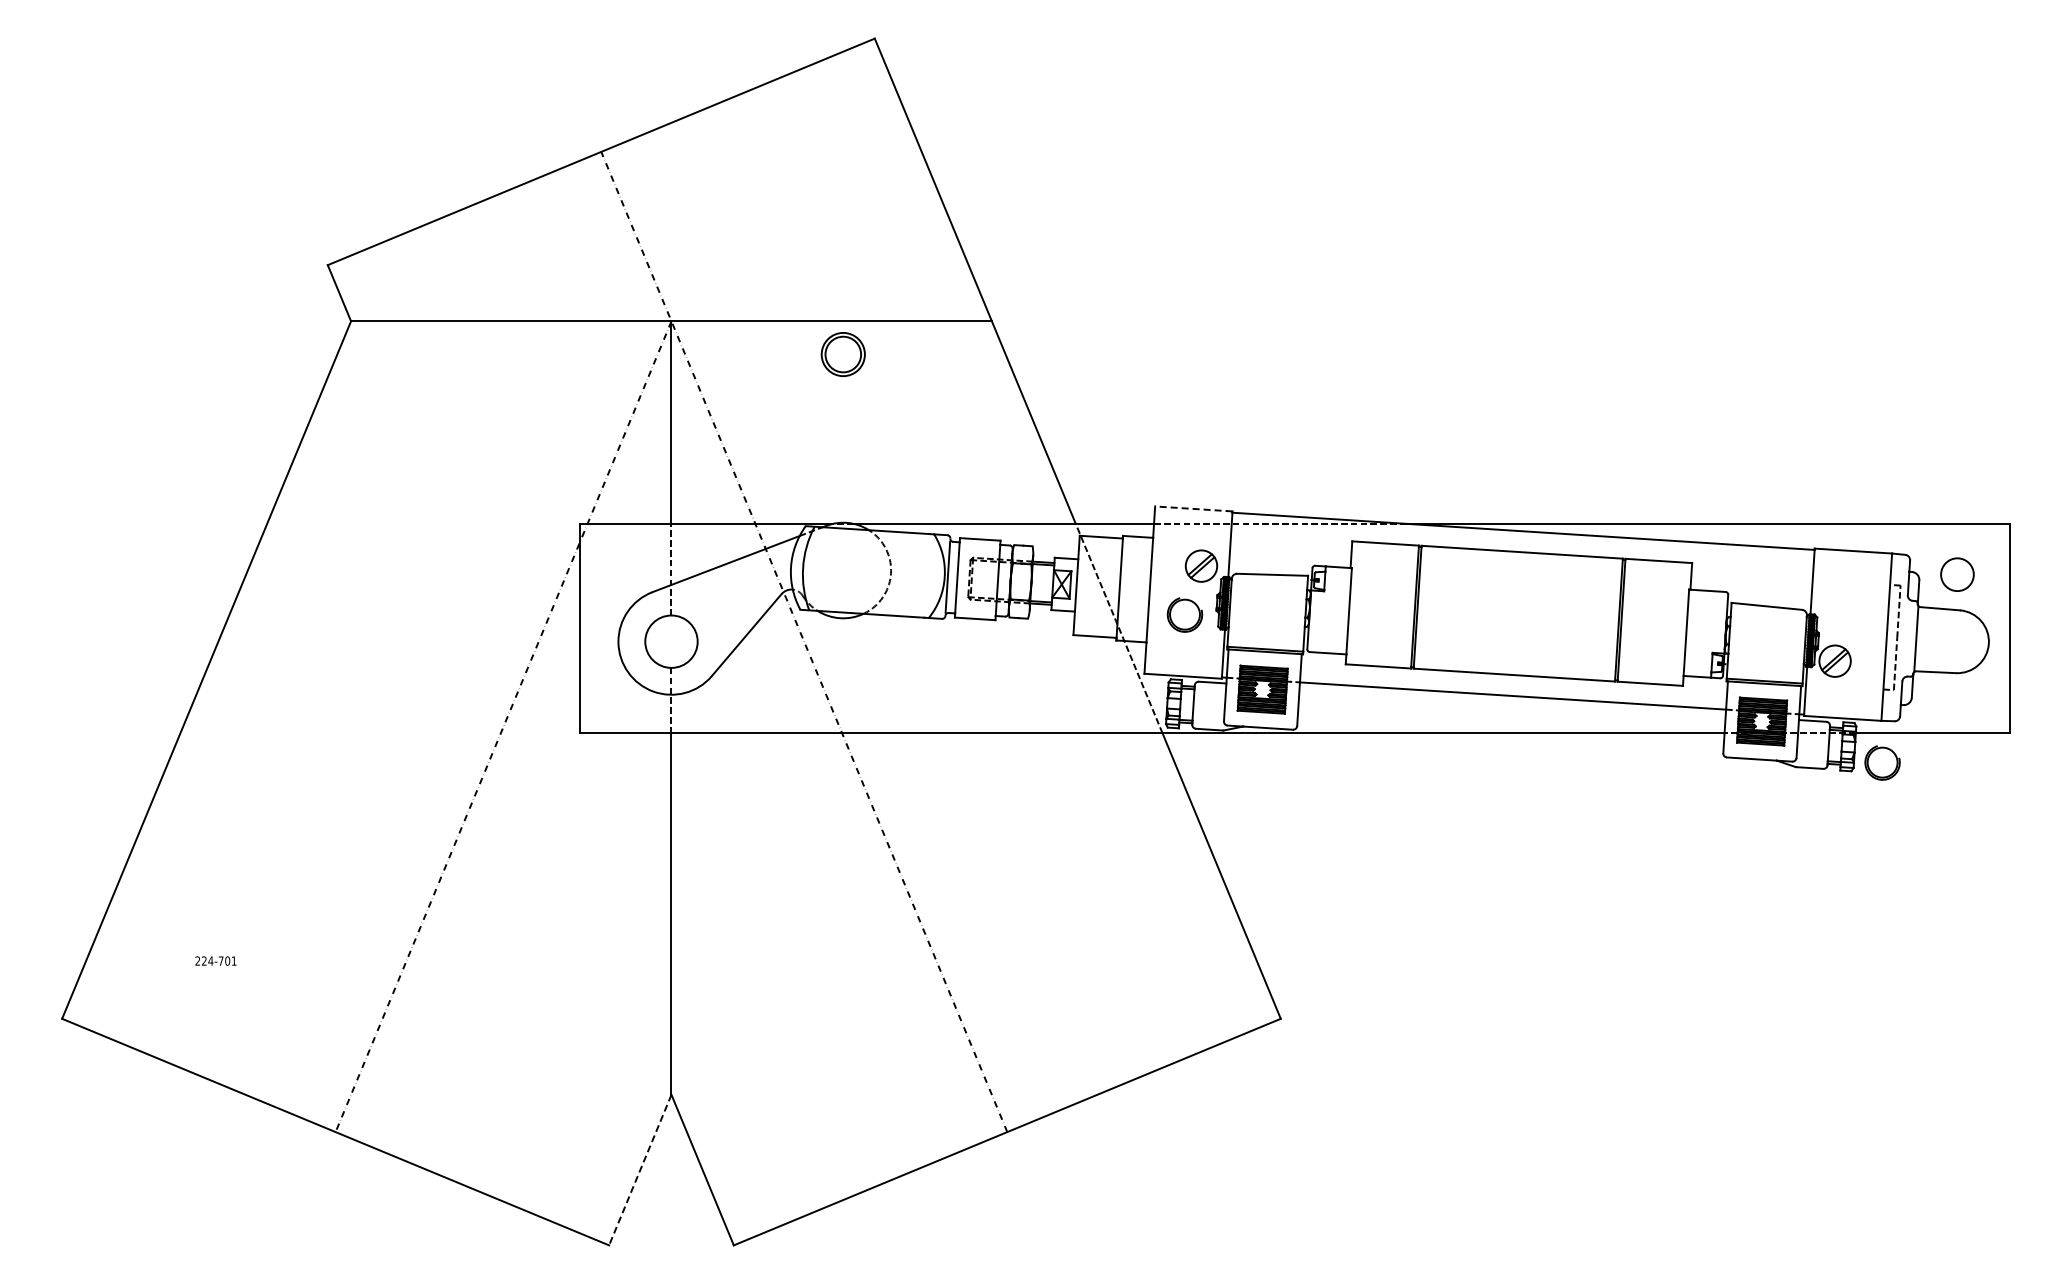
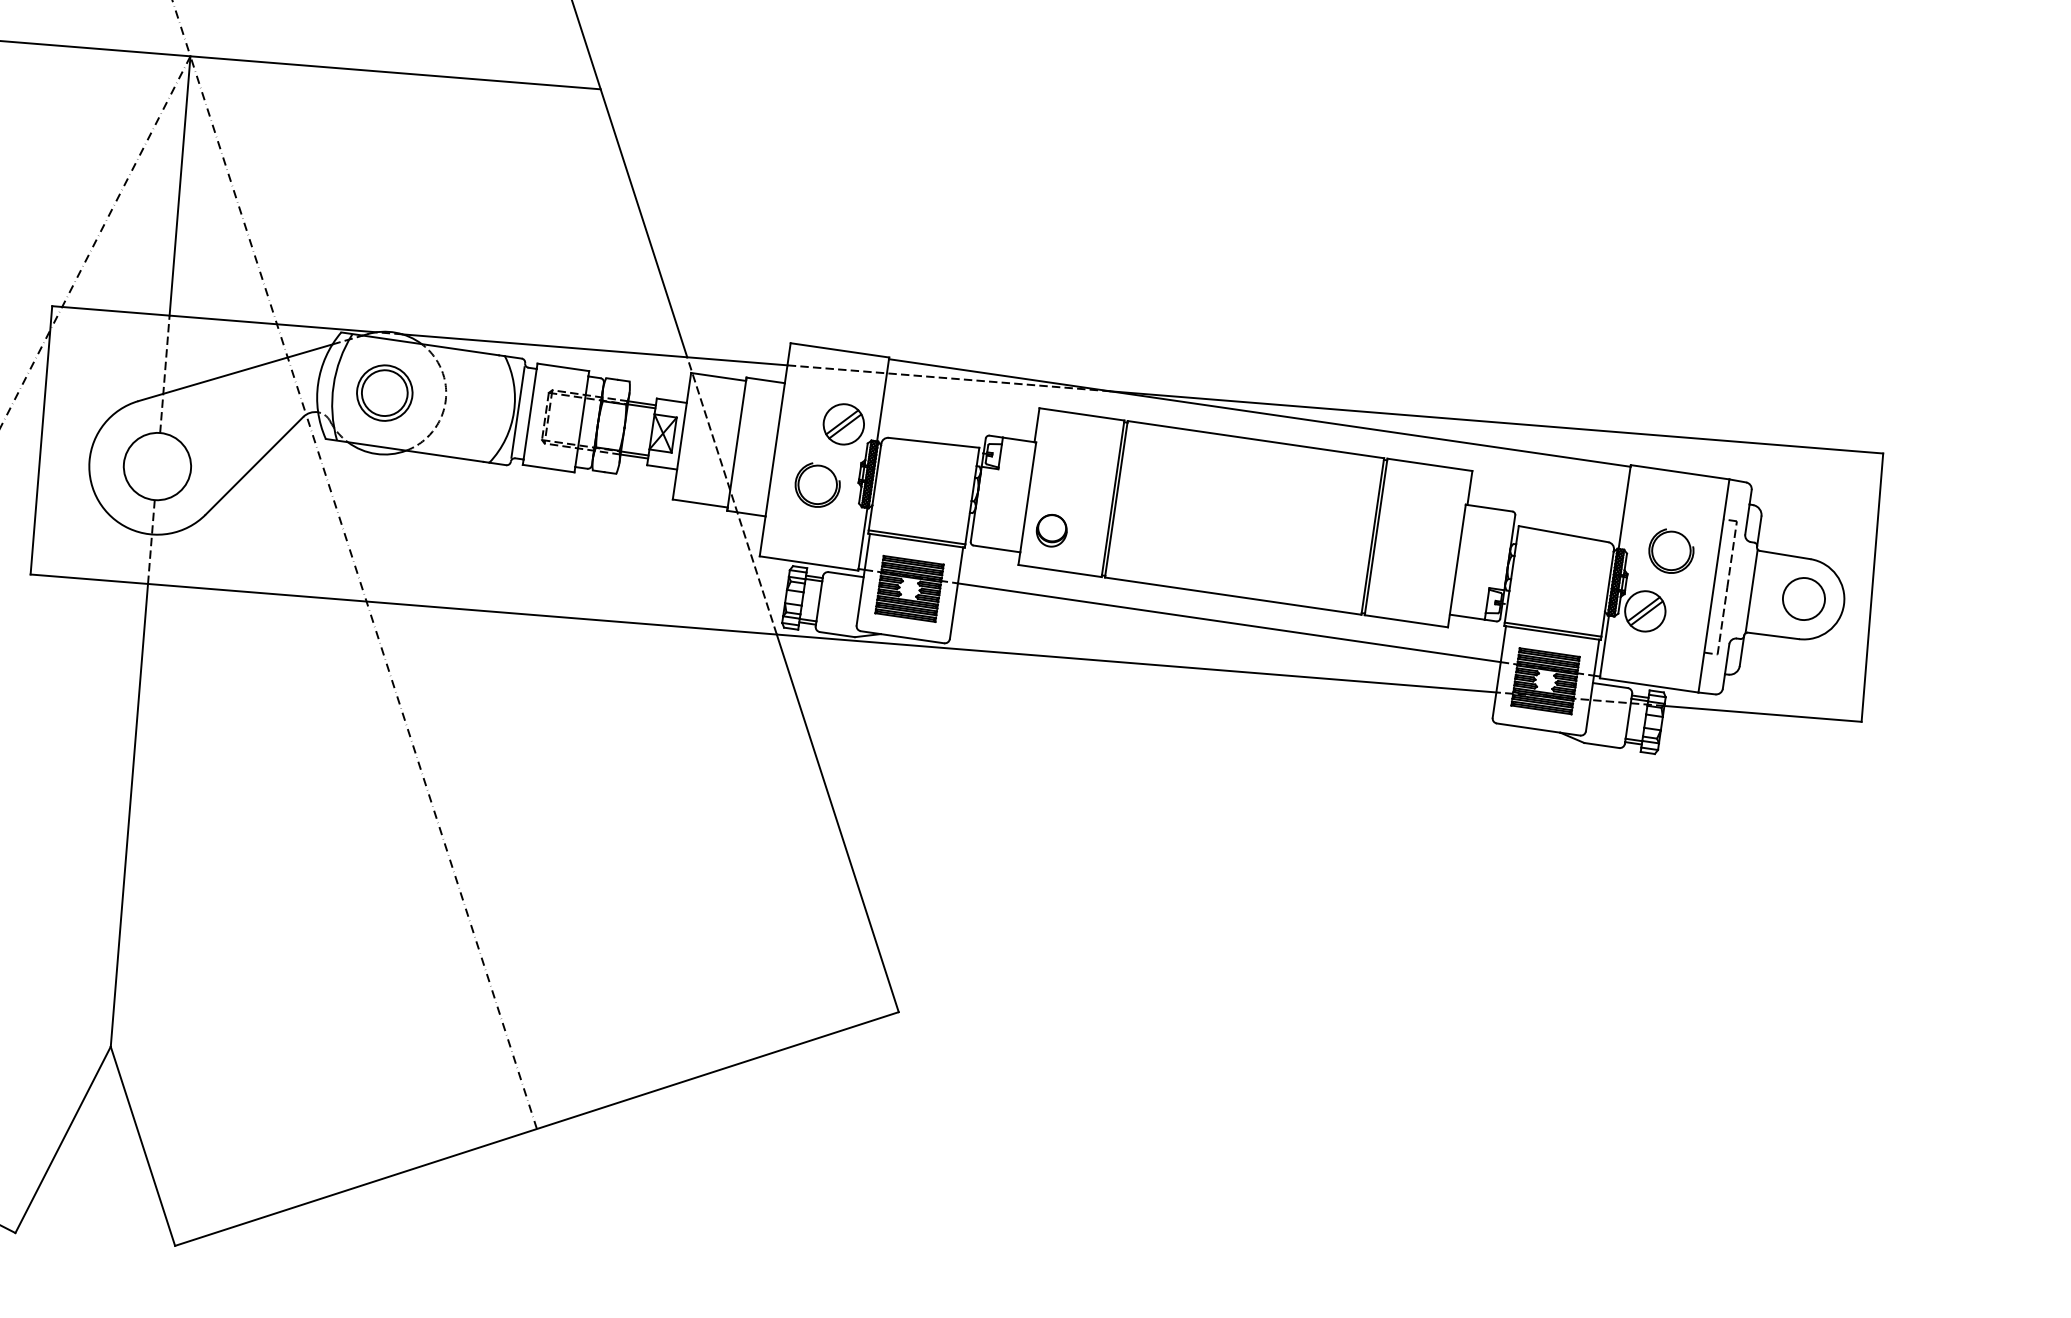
part: (842, 354) -> (383, 392), moved
line: (1193, 508) -> (839, 349), dashed -> solid
circle: (1957, 574) -> (1804, 598), moved
part: (1369, 635) -> (1051, 530), added
part: (1882, 762) -> (1671, 550), moved
line: (640, 1170) -> (63, 1140), dashed -> solid

